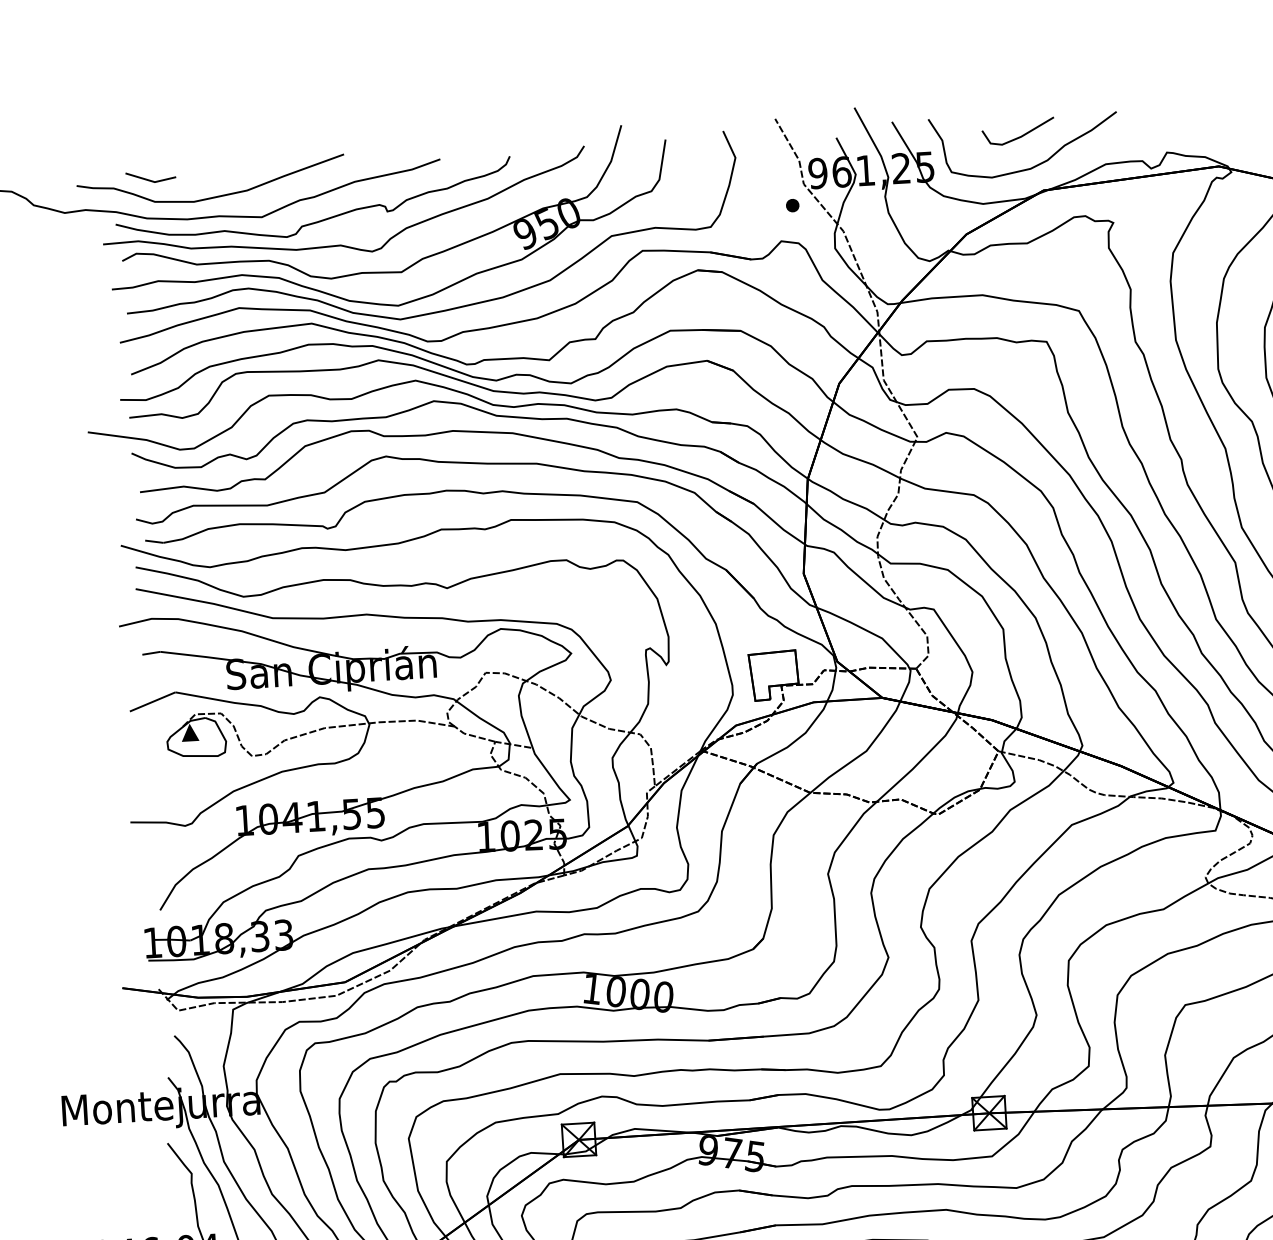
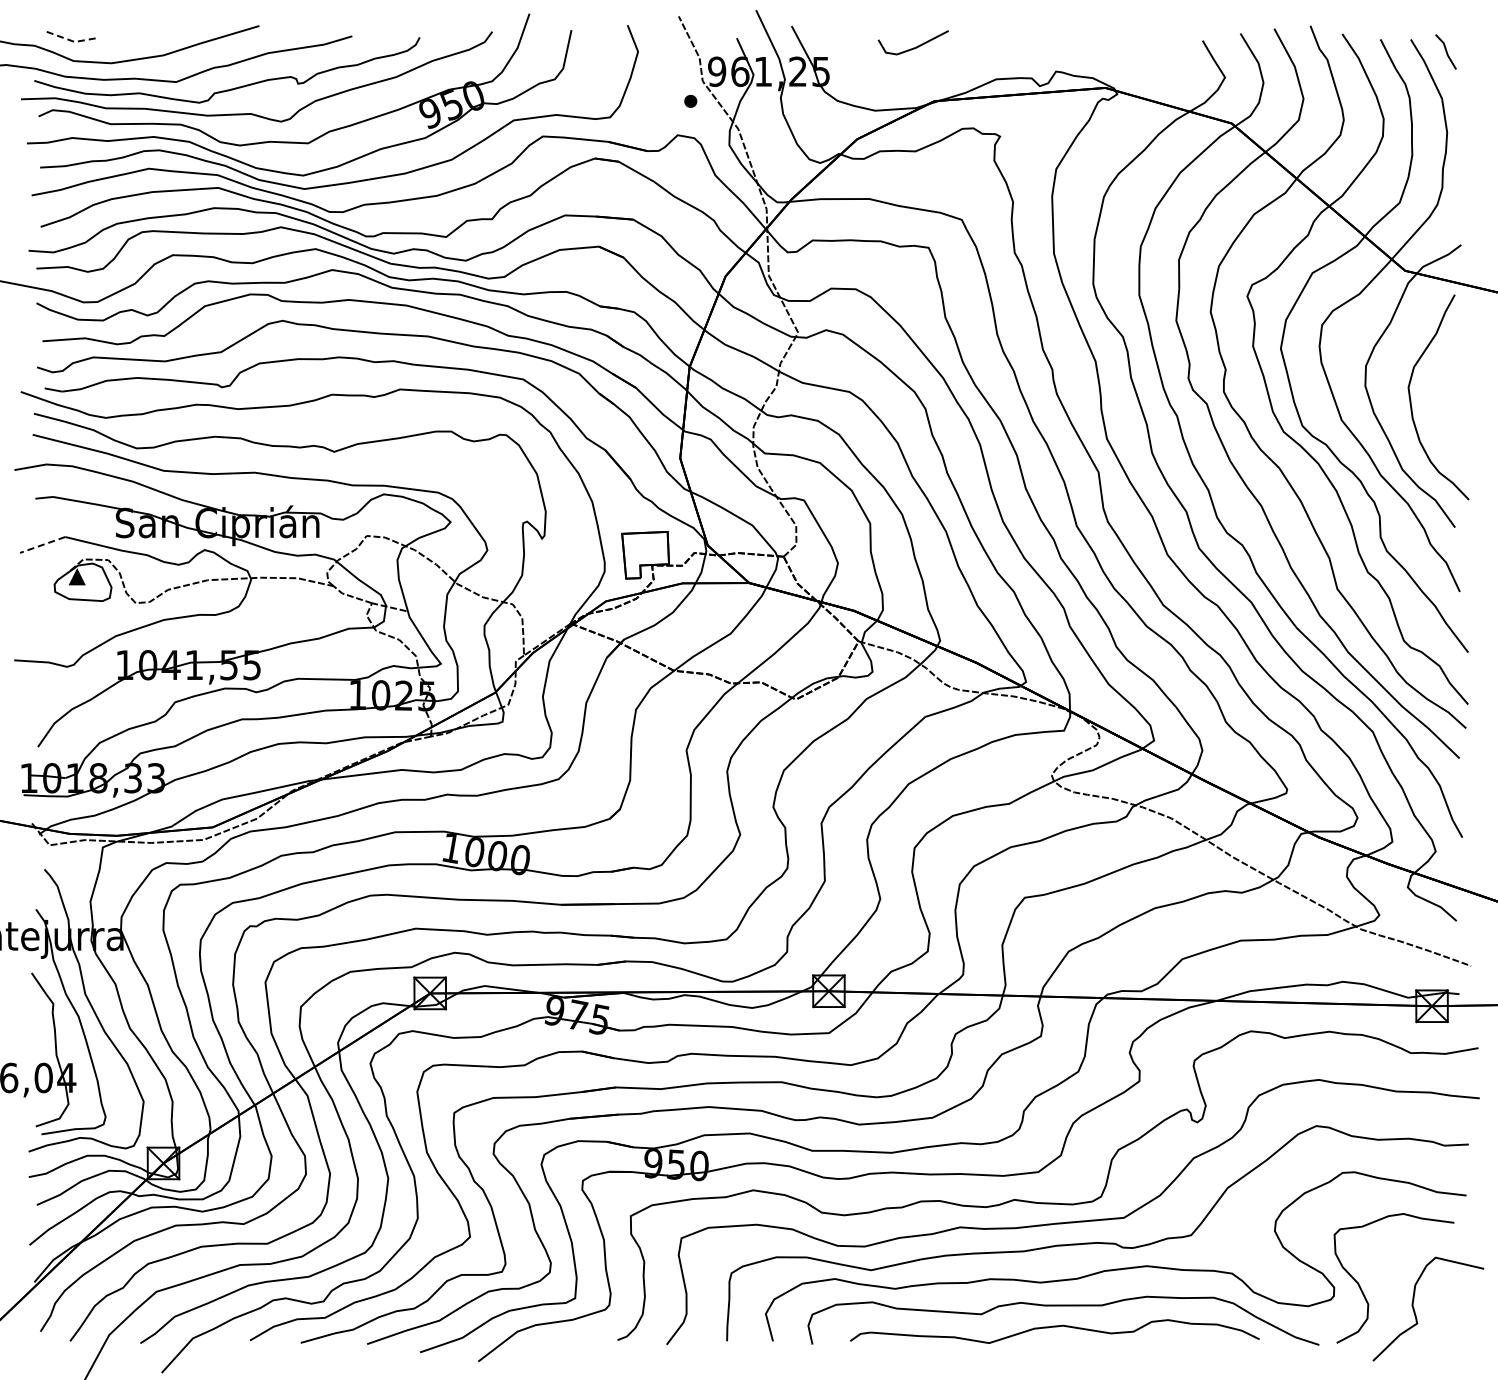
curve: (1031, 166) -> (924, 77), removed
line: (151, 180) -> (71, 40), solid -> dashed
line: (152, 701) -> (42, 544), solid -> dashed

